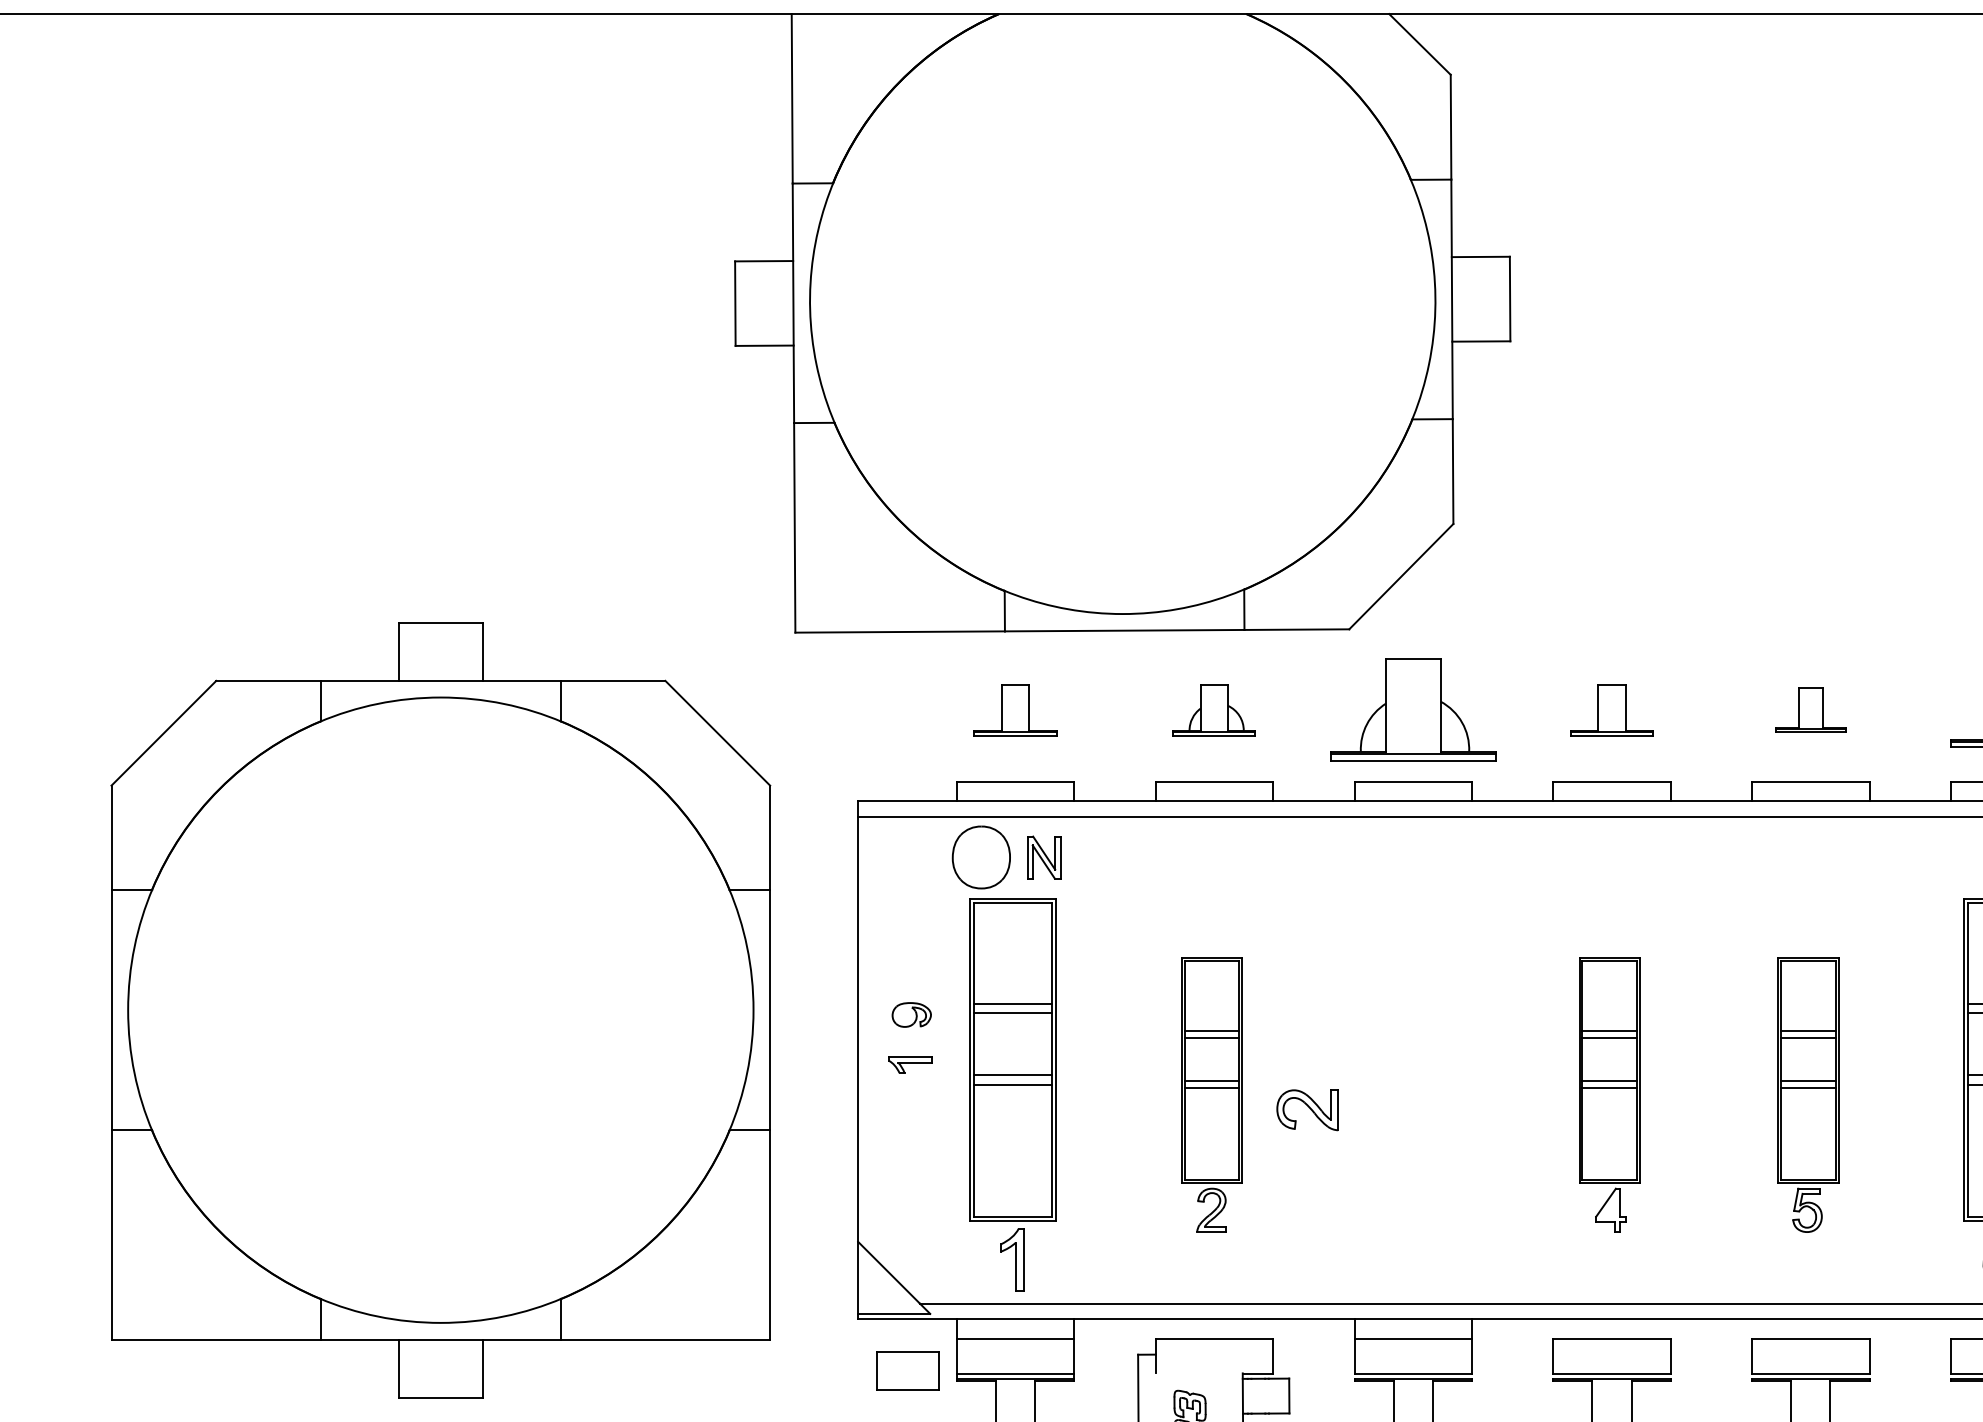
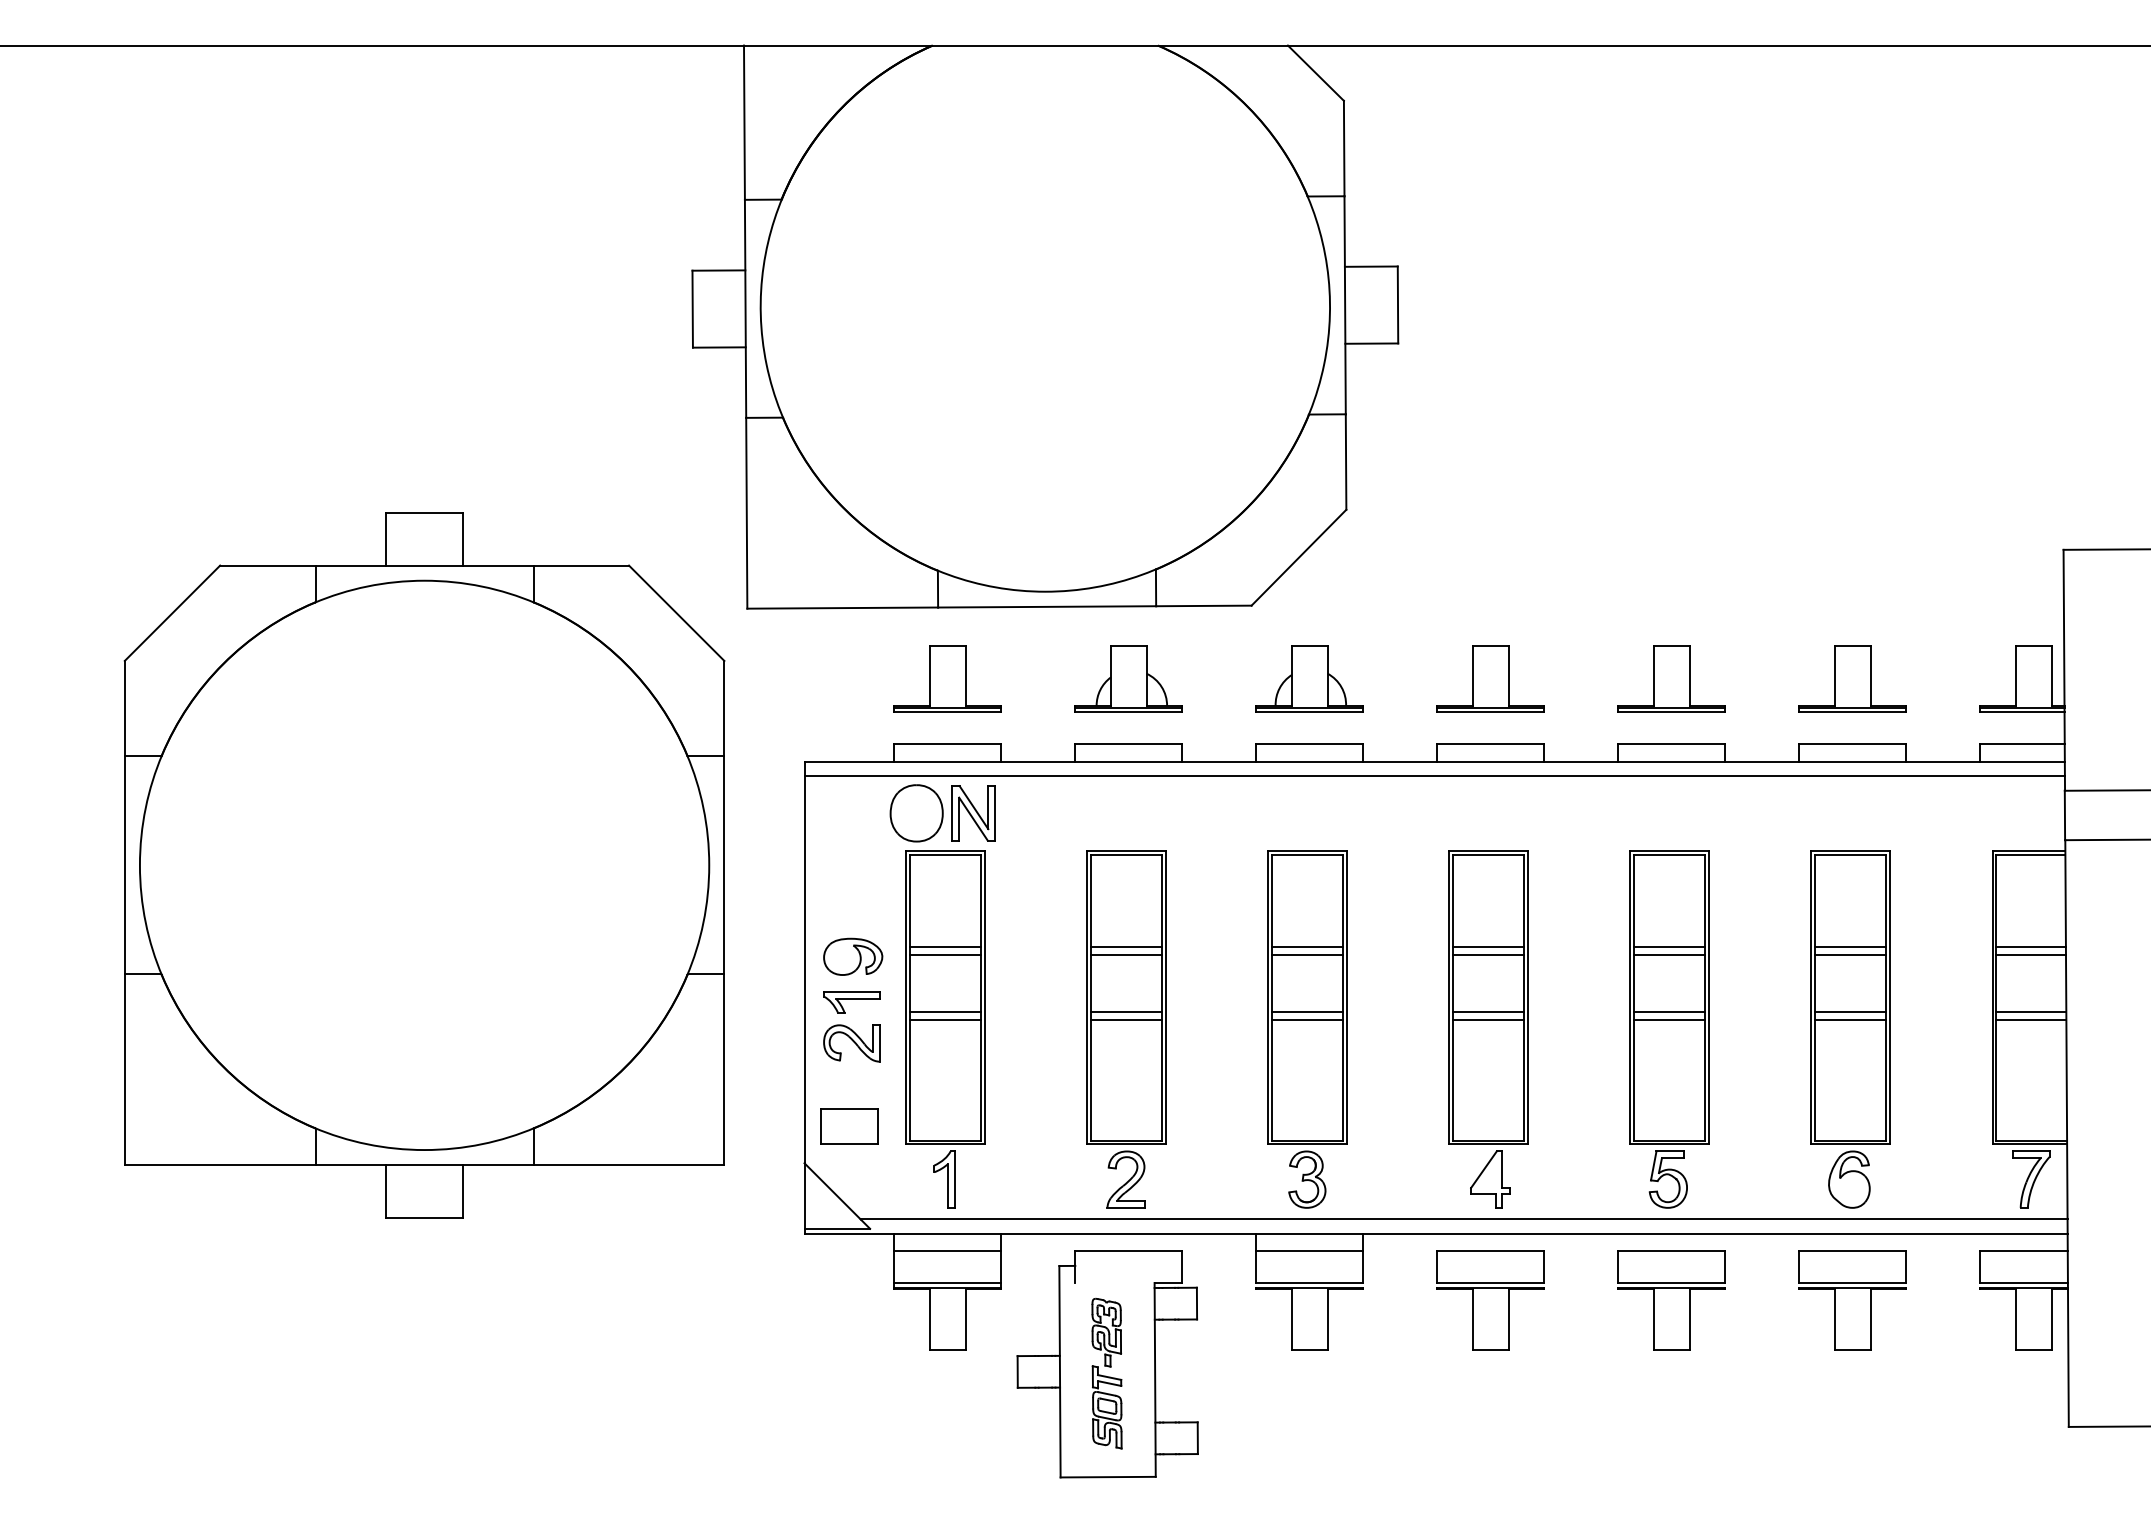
part: (1015, 709) -> (947, 678), size x1.43
part: (1214, 709) -> (1128, 678), size x1.43
part: (1412, 709) -> (1309, 678), size x0.71
part: (1611, 709) -> (1490, 678), size x1.43
part: (1810, 709) -> (1671, 678), size x1.67
part: (1043, 857) -> (973, 813), size x1.43
part: (440, 1010) -> (424, 865), moved
part: (911, 1014) -> (853, 956), size x1.67
part: (909, 1065) -> (851, 1002), size x1.43
part: (1211, 1094) -> (1126, 1029), size x1.43
part: (1410, 1094) -> (1307, 1029), added
part: (1609, 1094) -> (1488, 1029), size x1.43
part: (1808, 1094) -> (1669, 1029), size x1.43
part: (1307, 1110) -> (851, 1043), moved
part: (907, 1370) -> (849, 1126), moved

